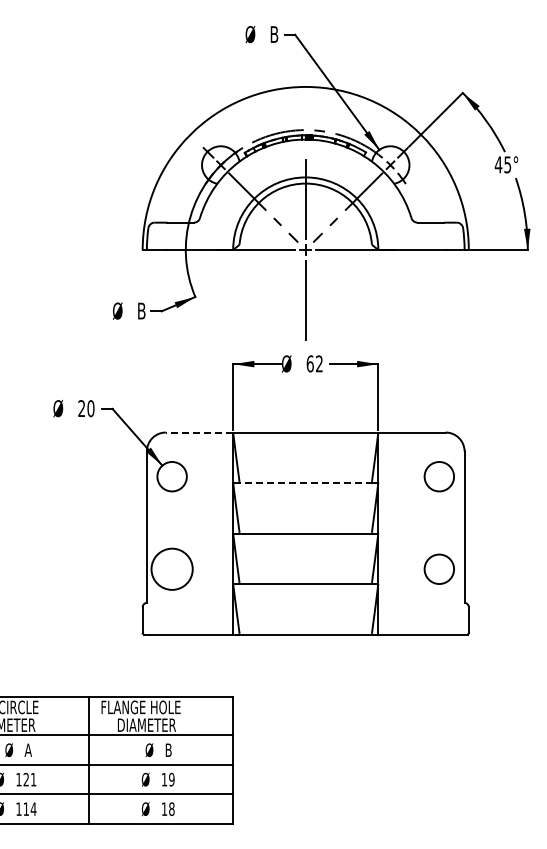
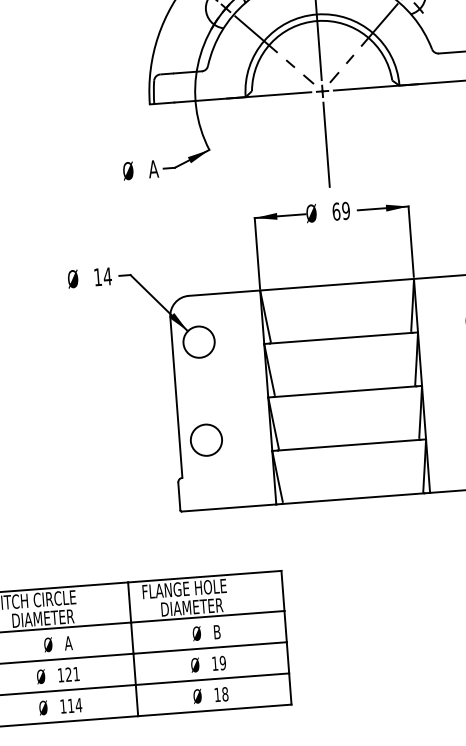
text: (141, 310) -> (153, 168), B -> A
text: (318, 363) -> (345, 210), 62 -> 69
text: (86, 408) -> (102, 276), 20 -> 14
line: (199, 432) -> (224, 293), dashed -> solid
line: (305, 483) -> (340, 338), dashed -> solid
circle: (171, 569) -> (205, 440), size x0.71

